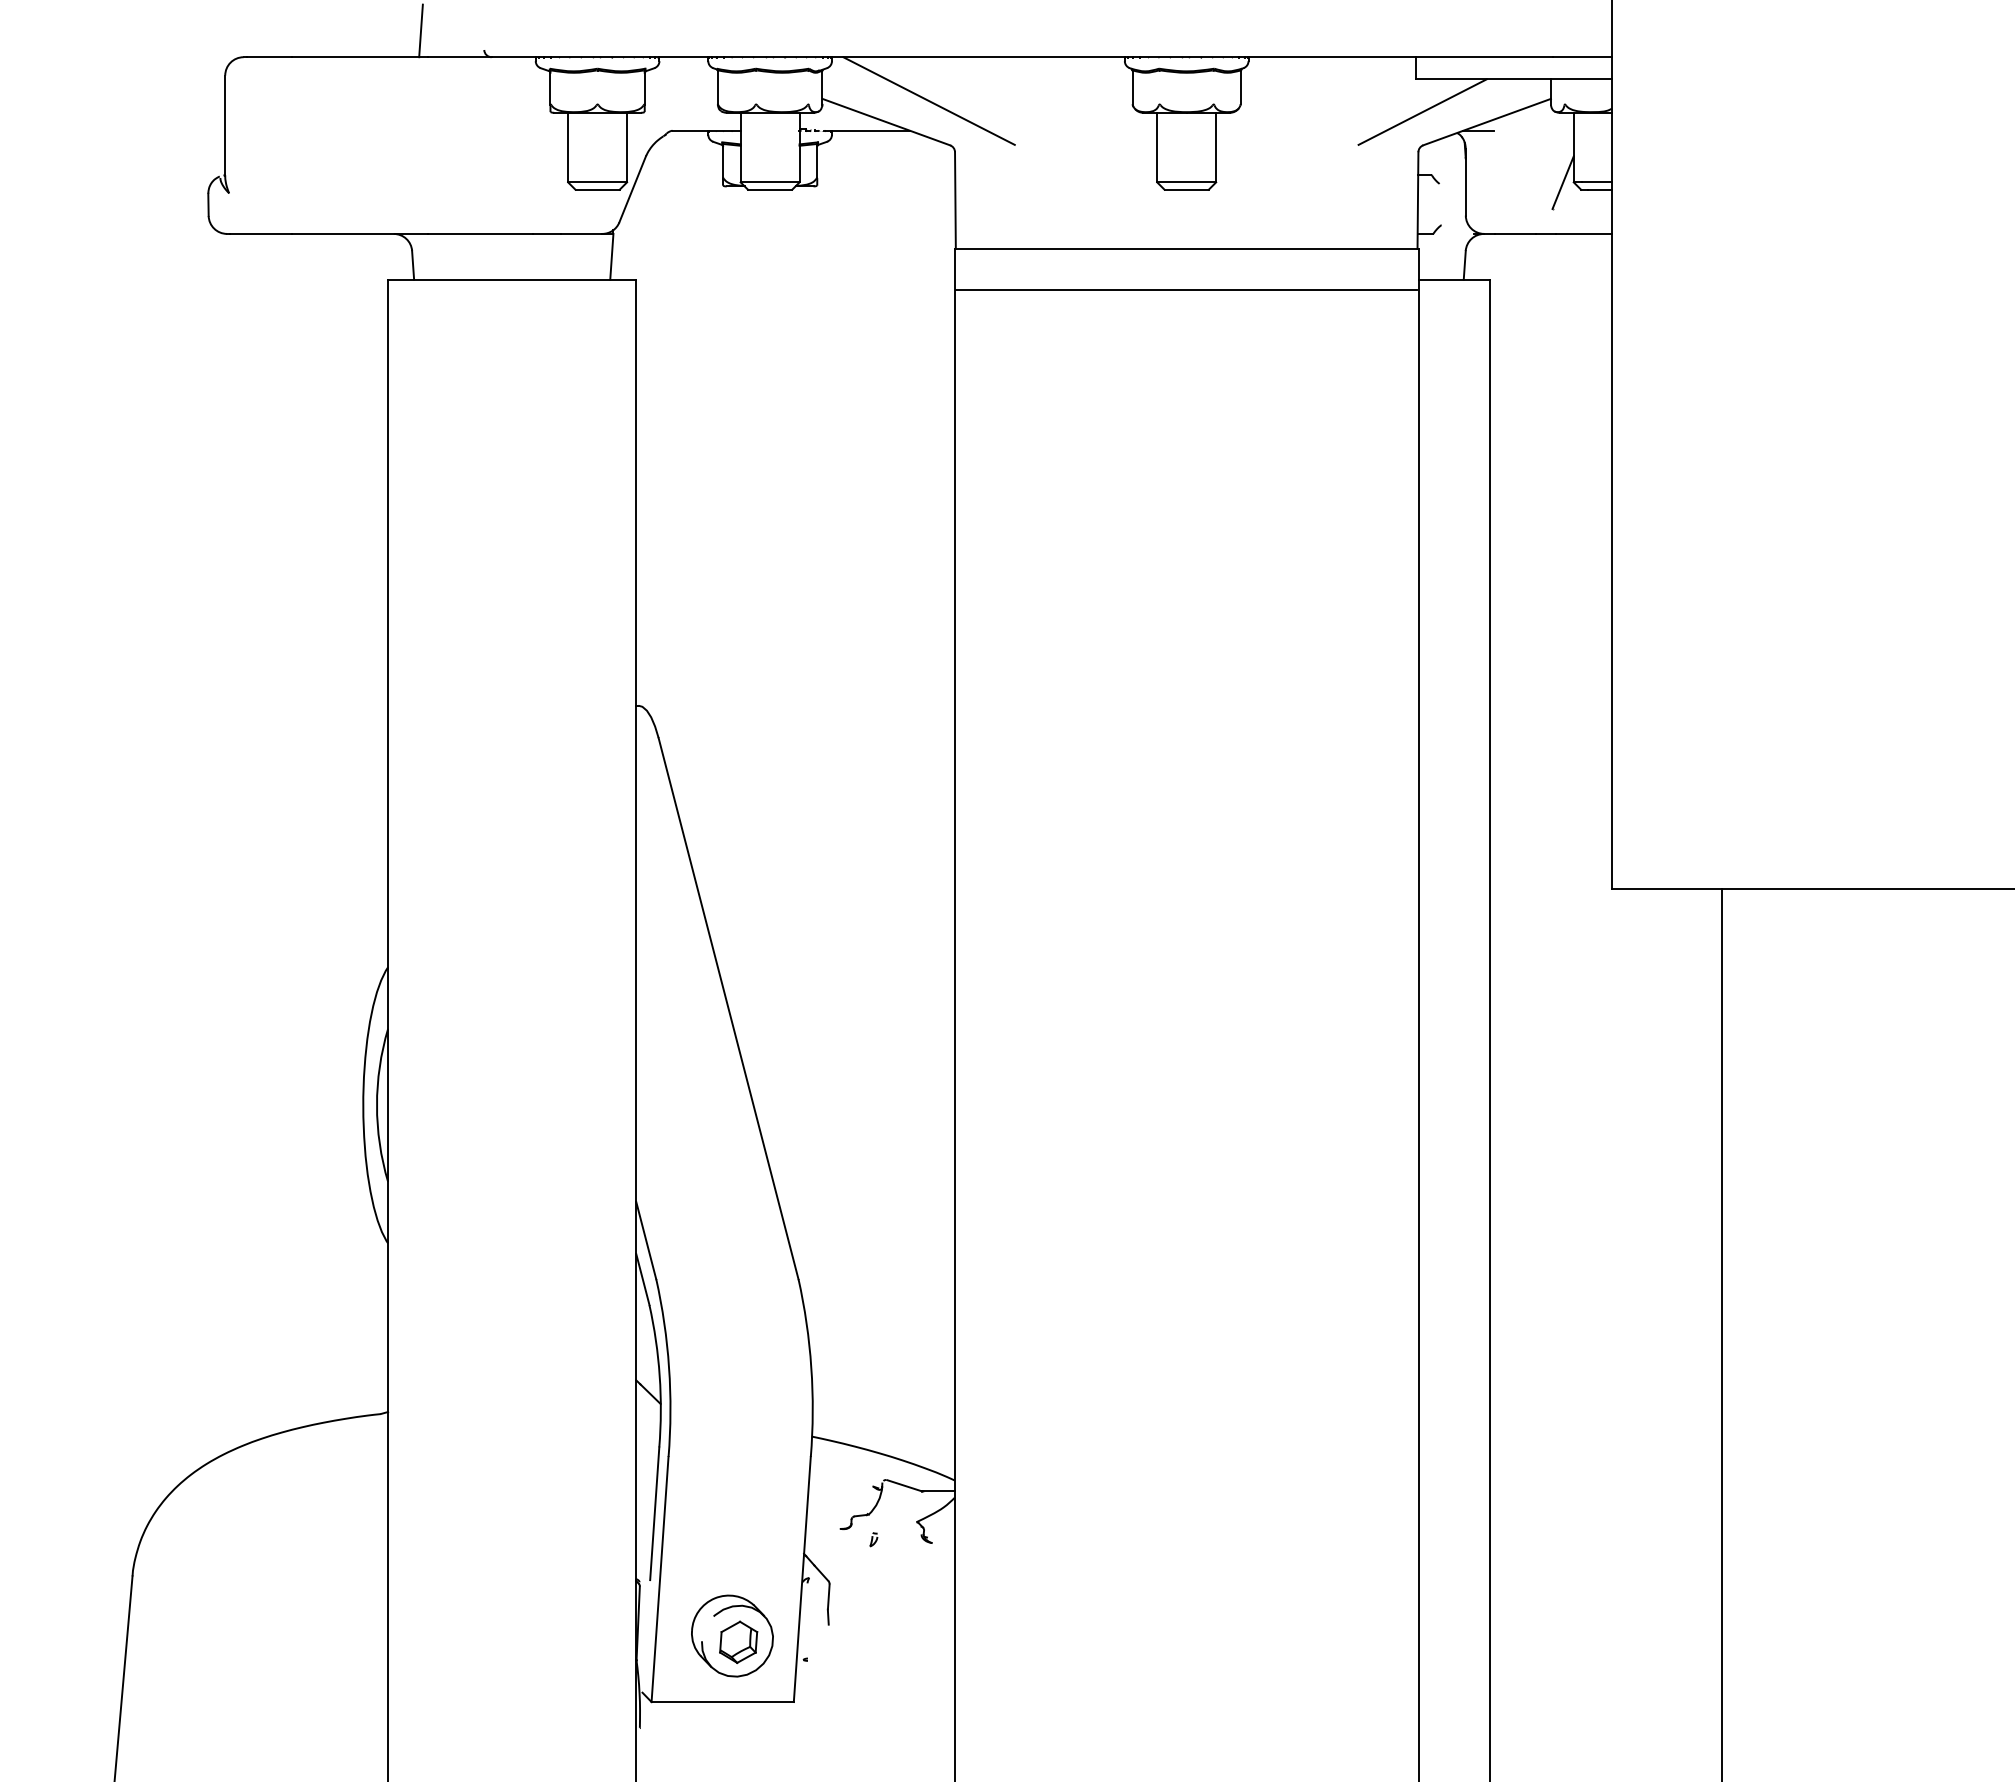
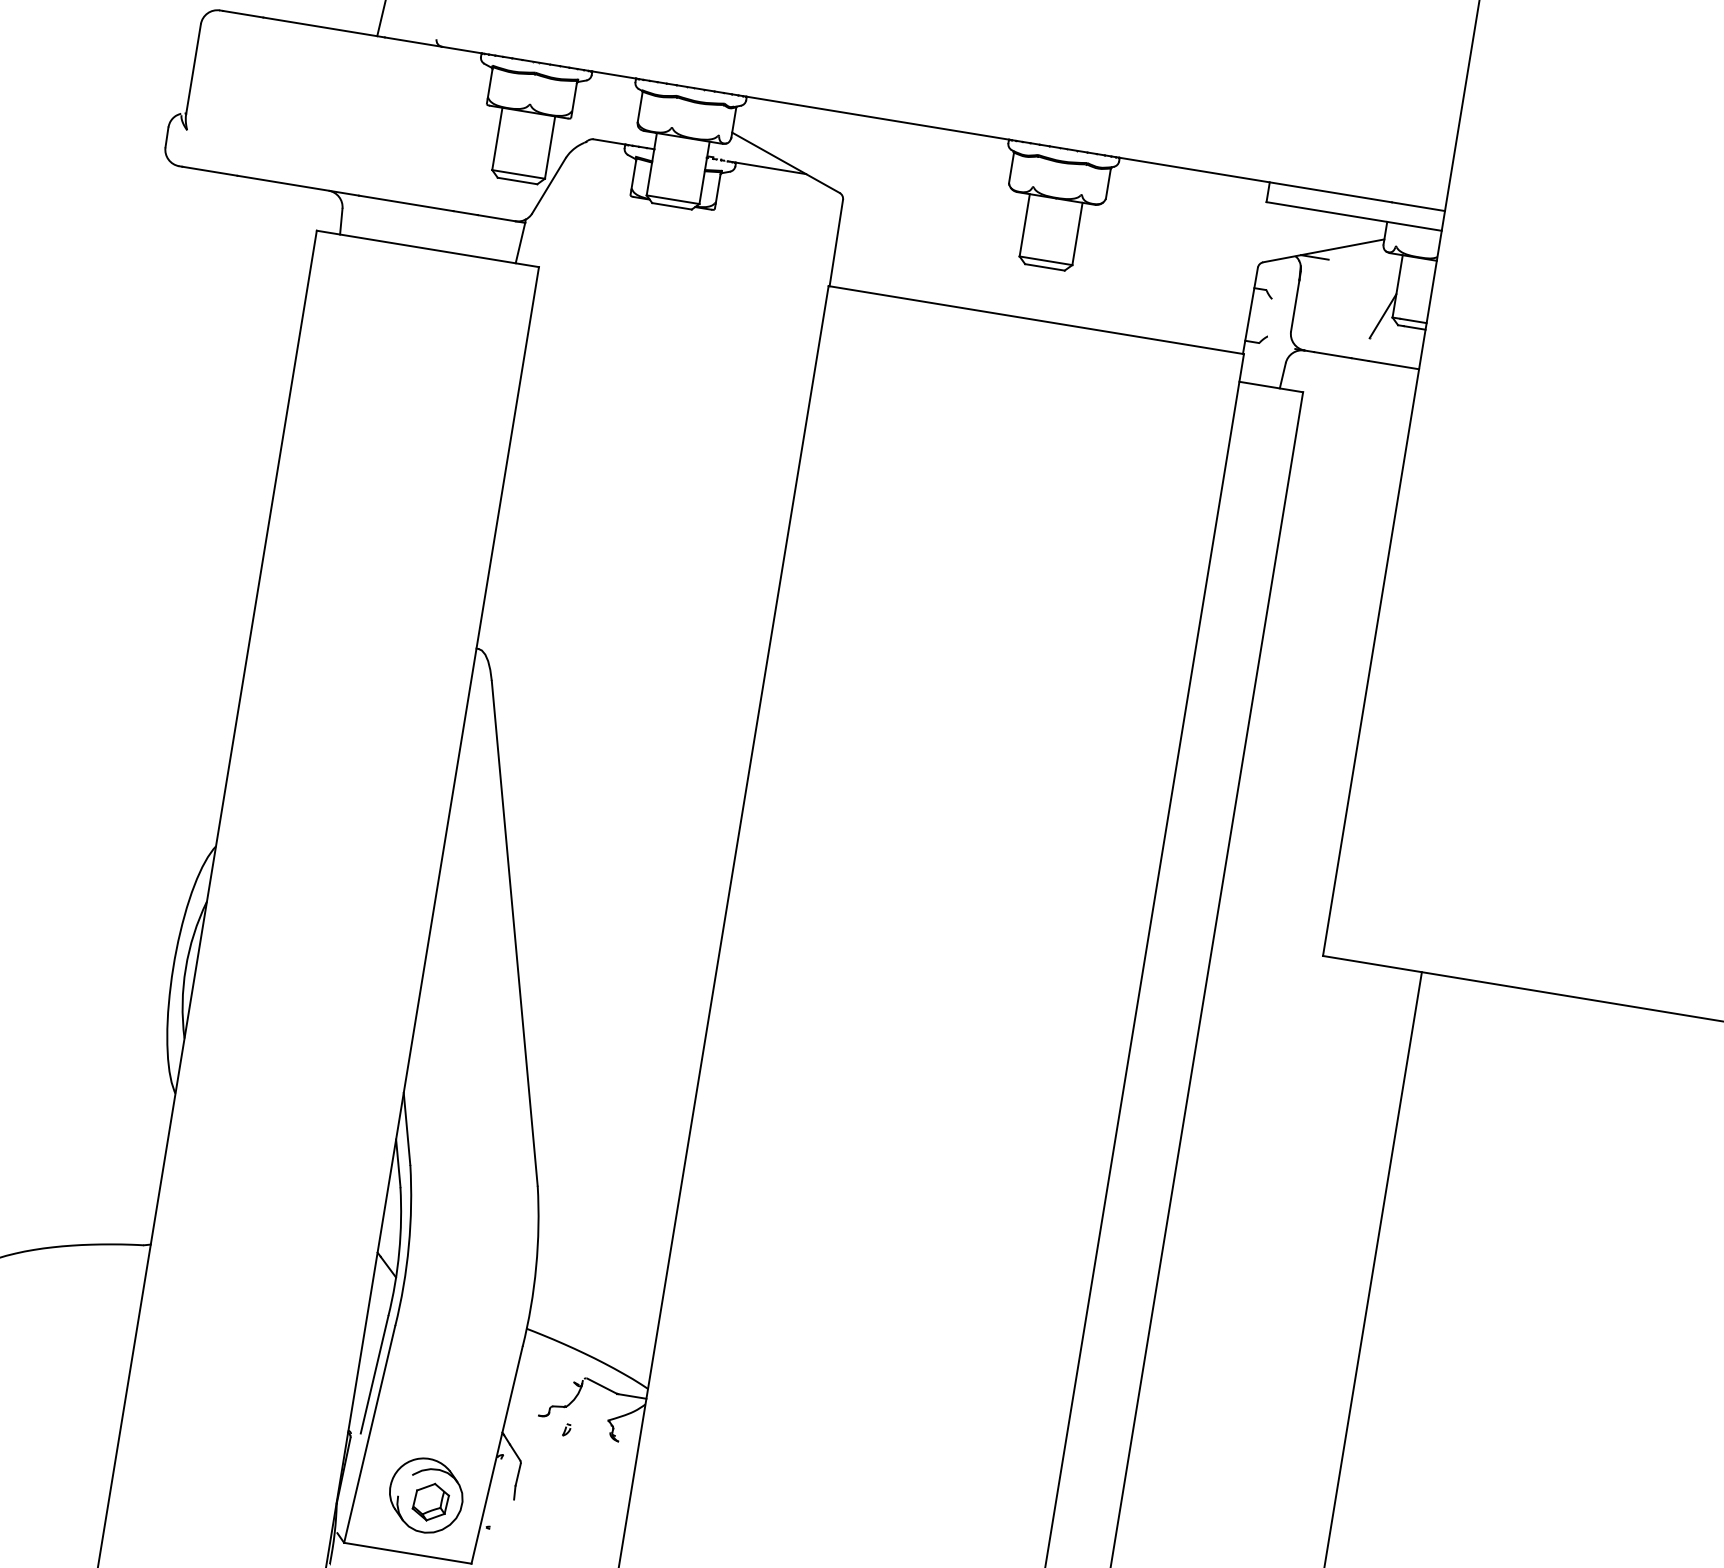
line: (928, 100) -> (826, 149), removed
line: (1422, 111) -> (1267, 231), removed
line: (1186, 290) -> (1030, 357), removed

